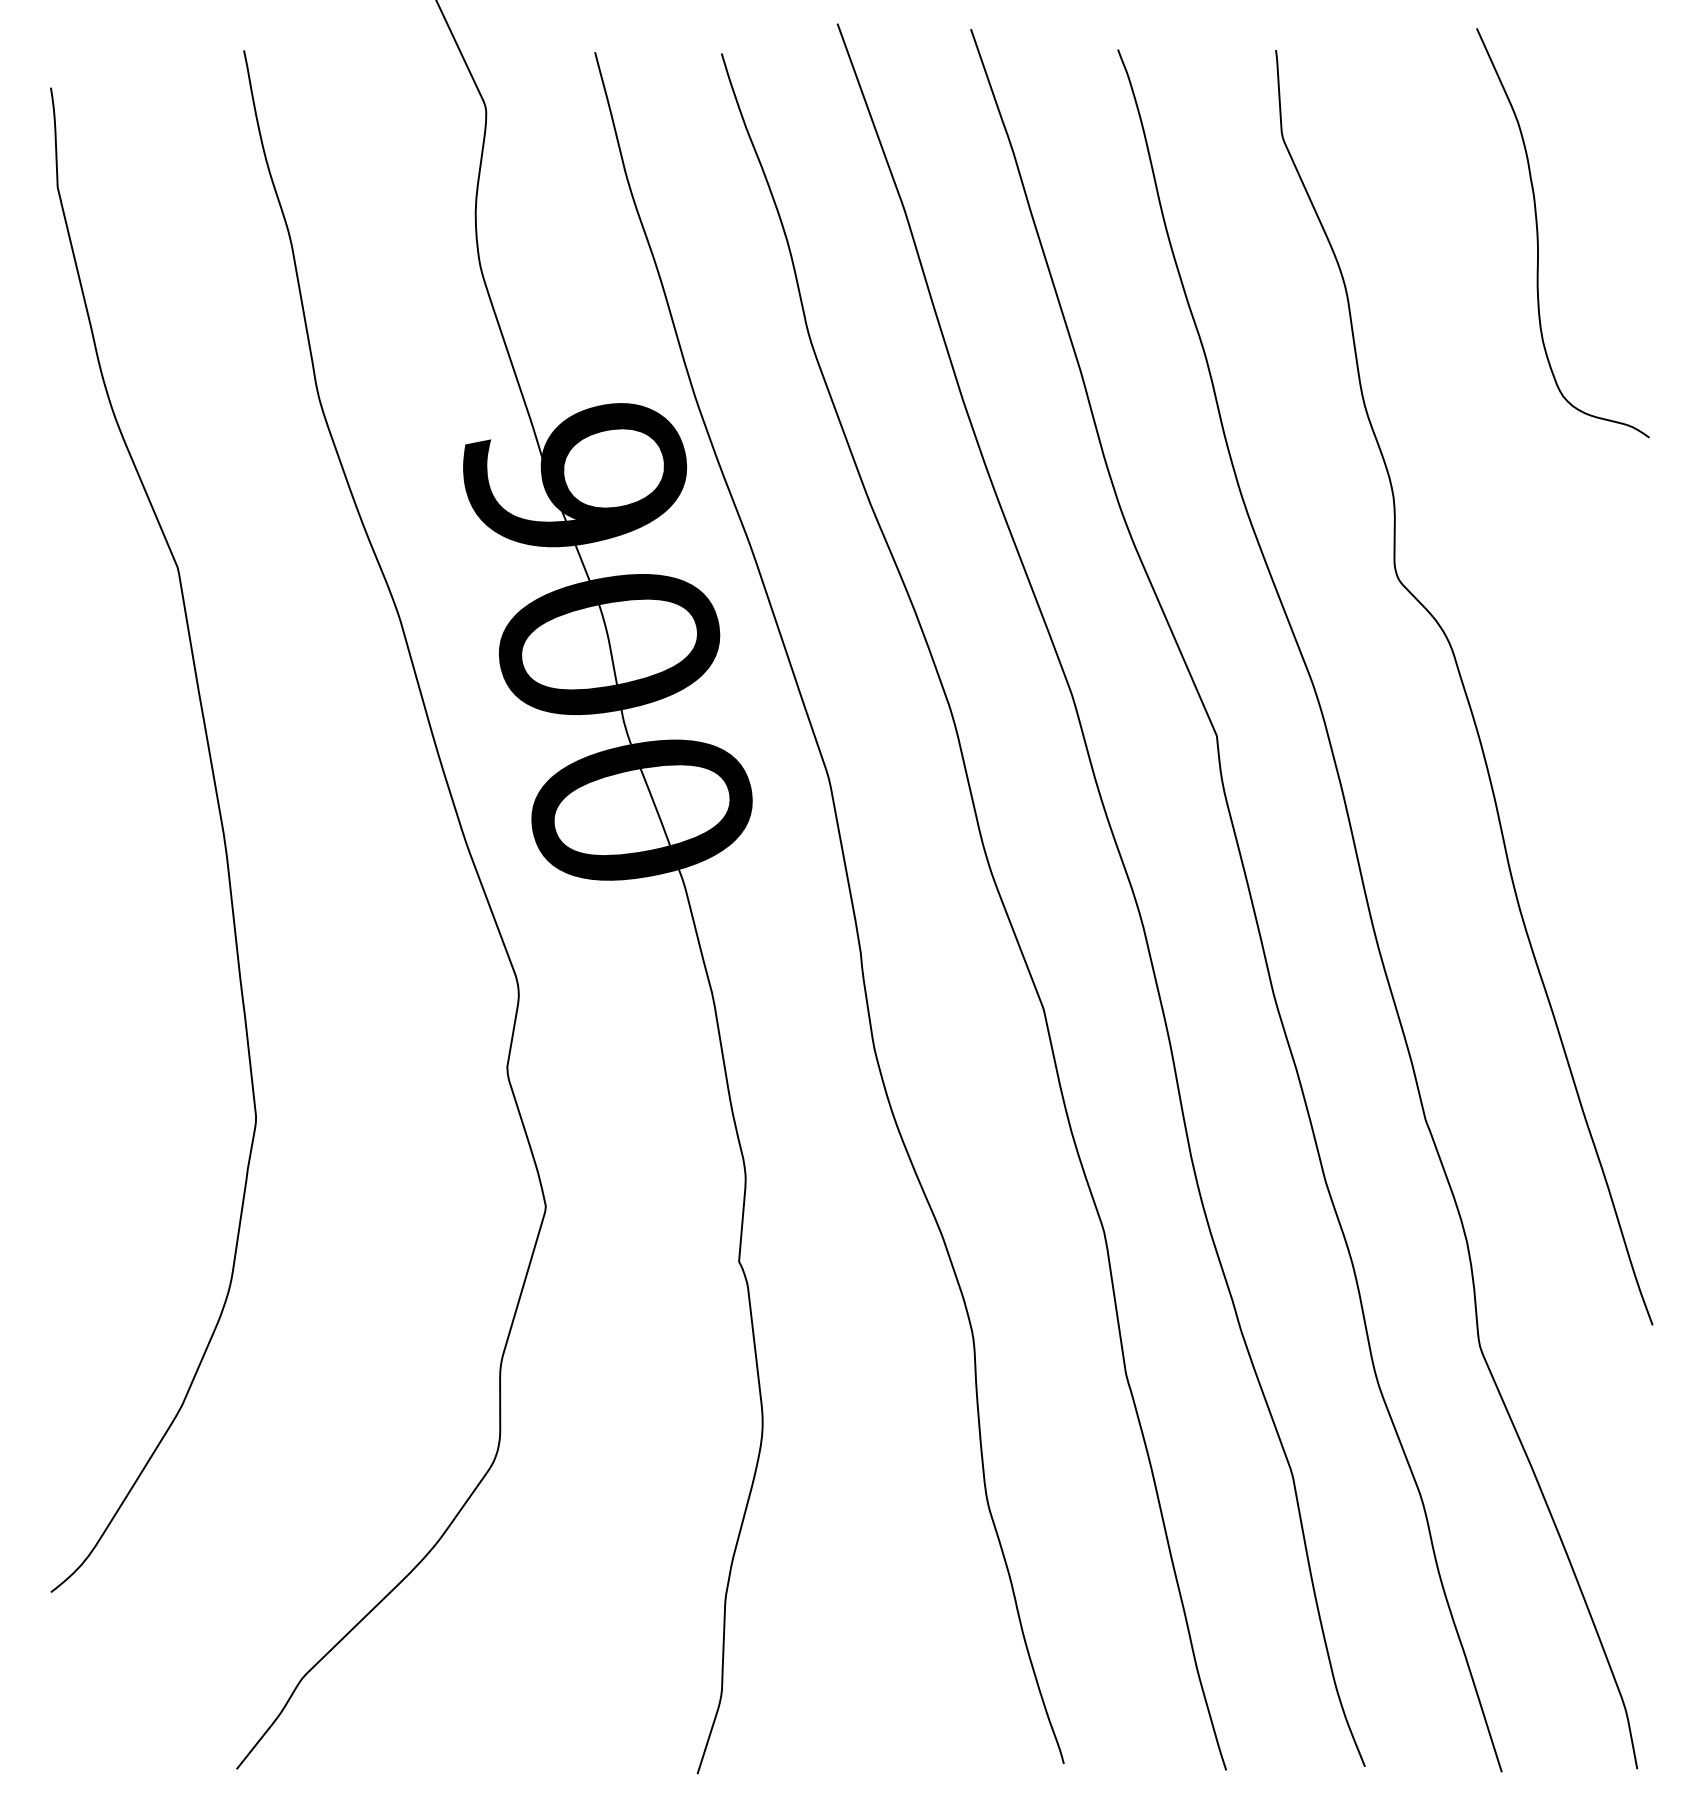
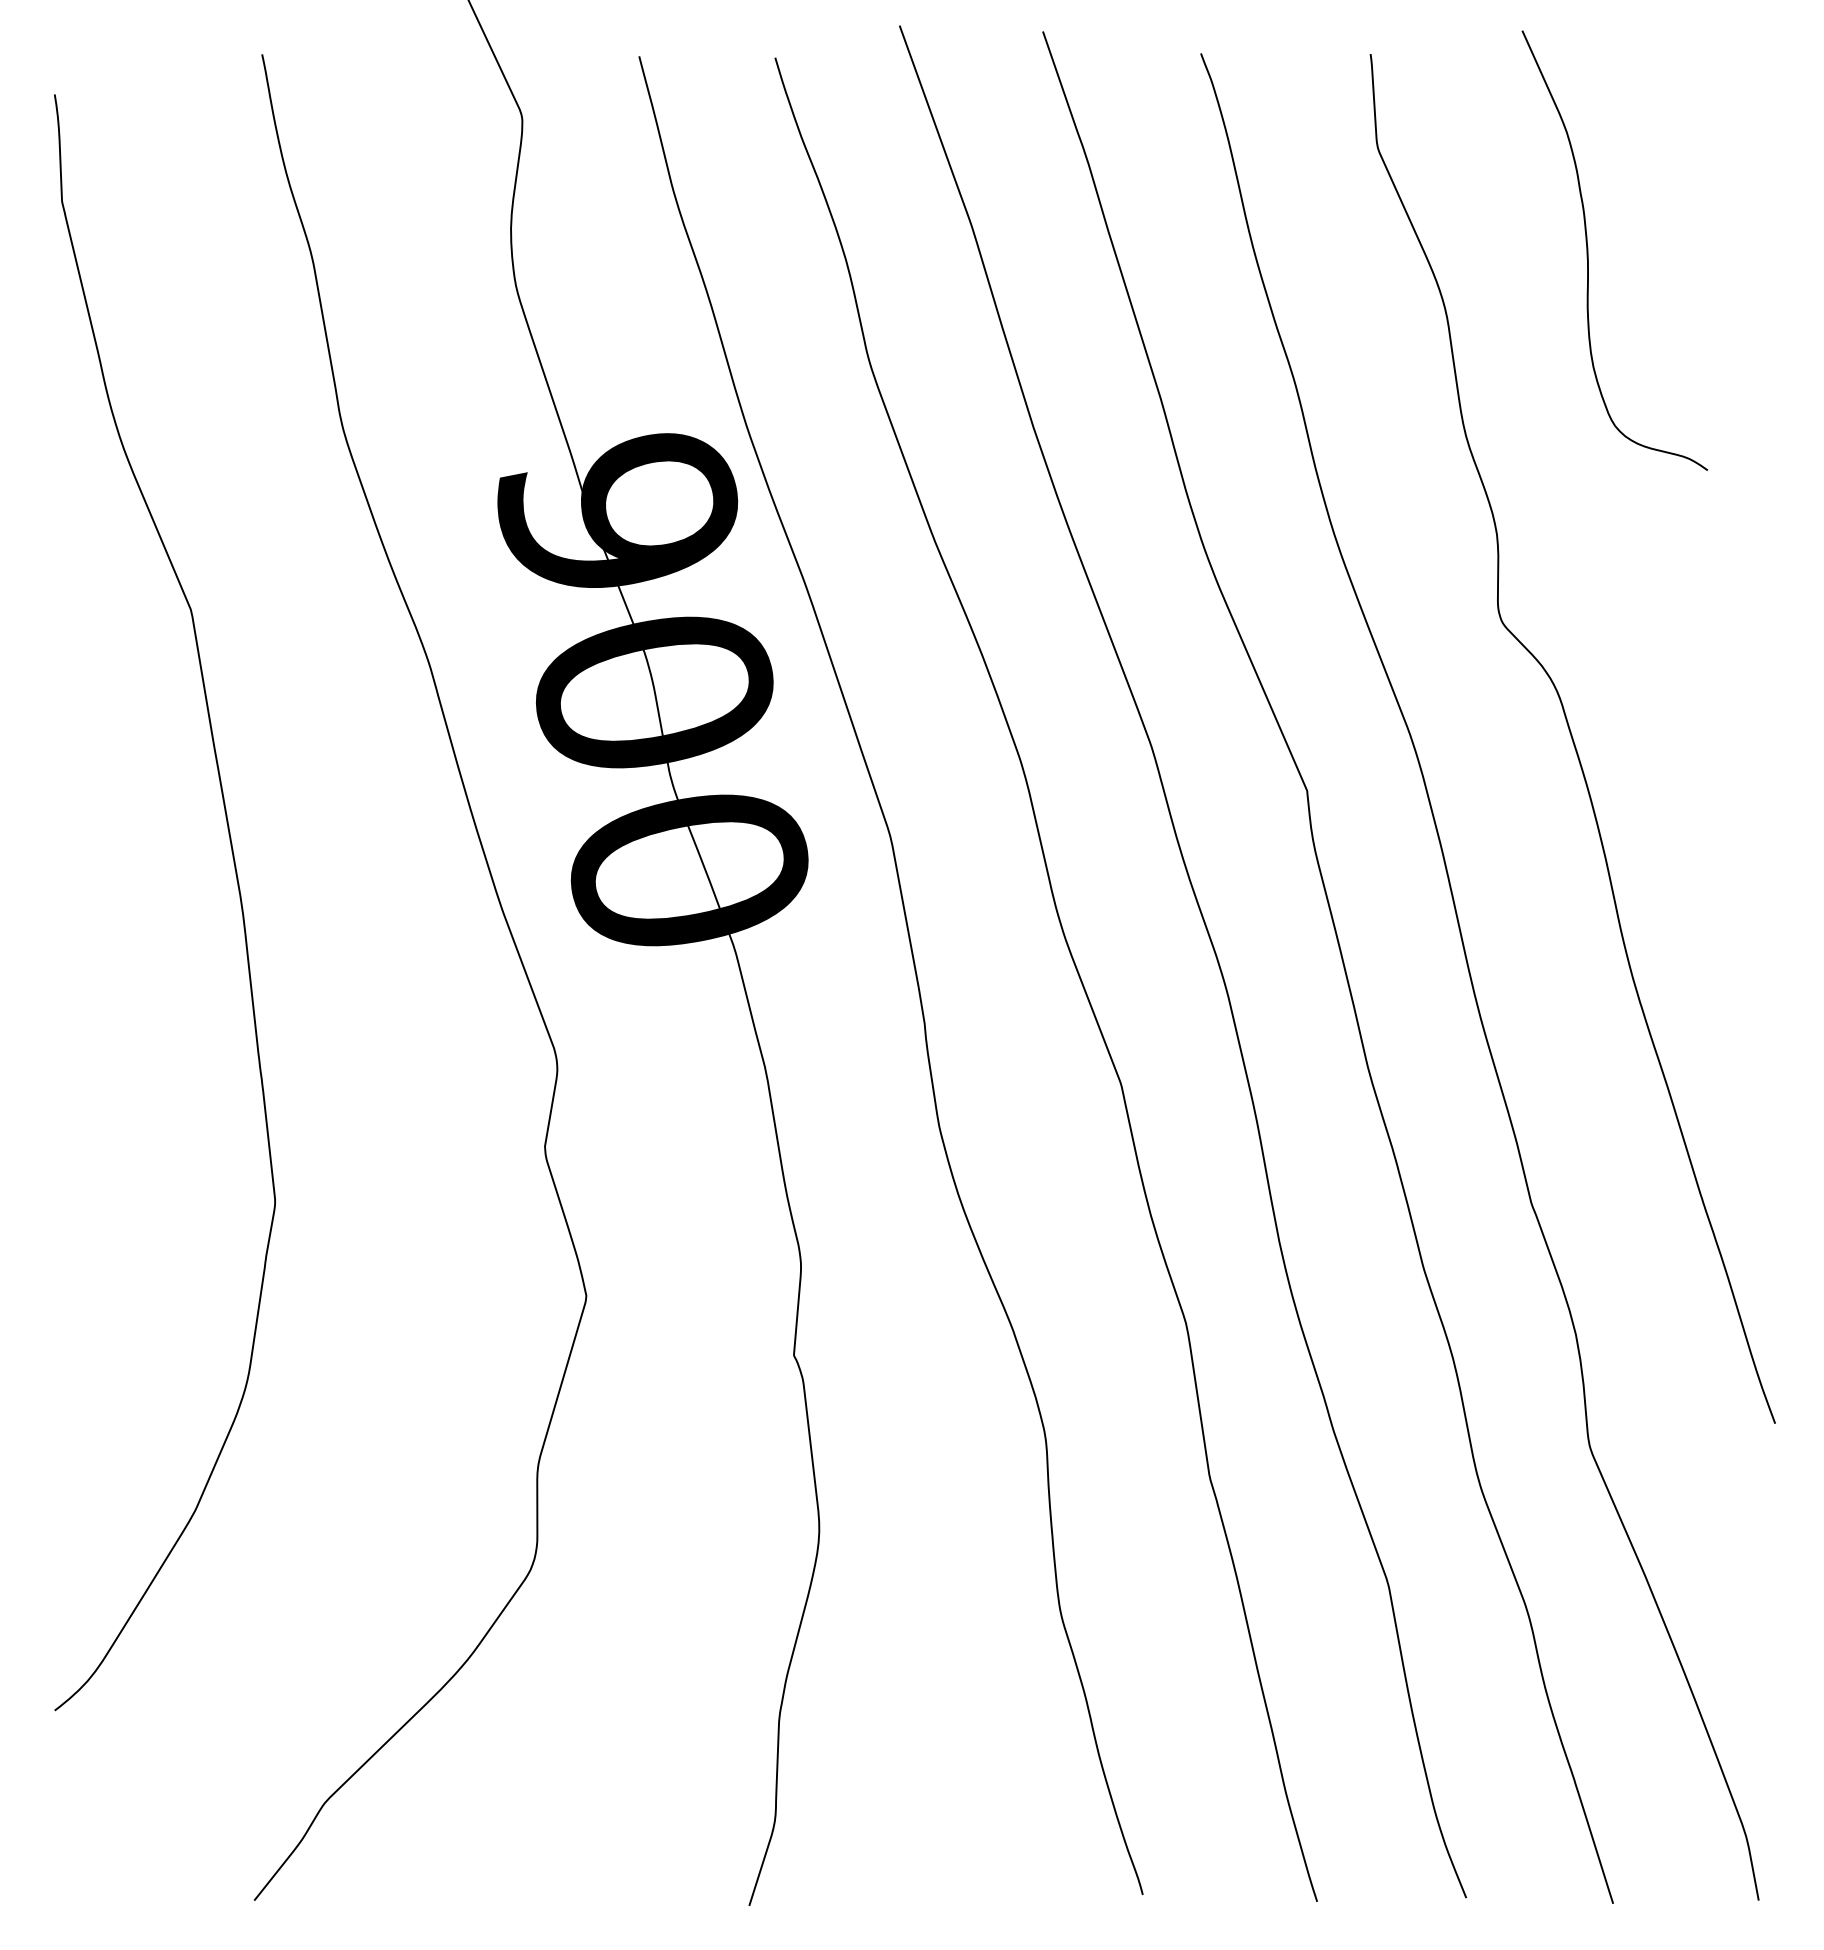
curve: (1538, 232) -> (1588, 250), moved

